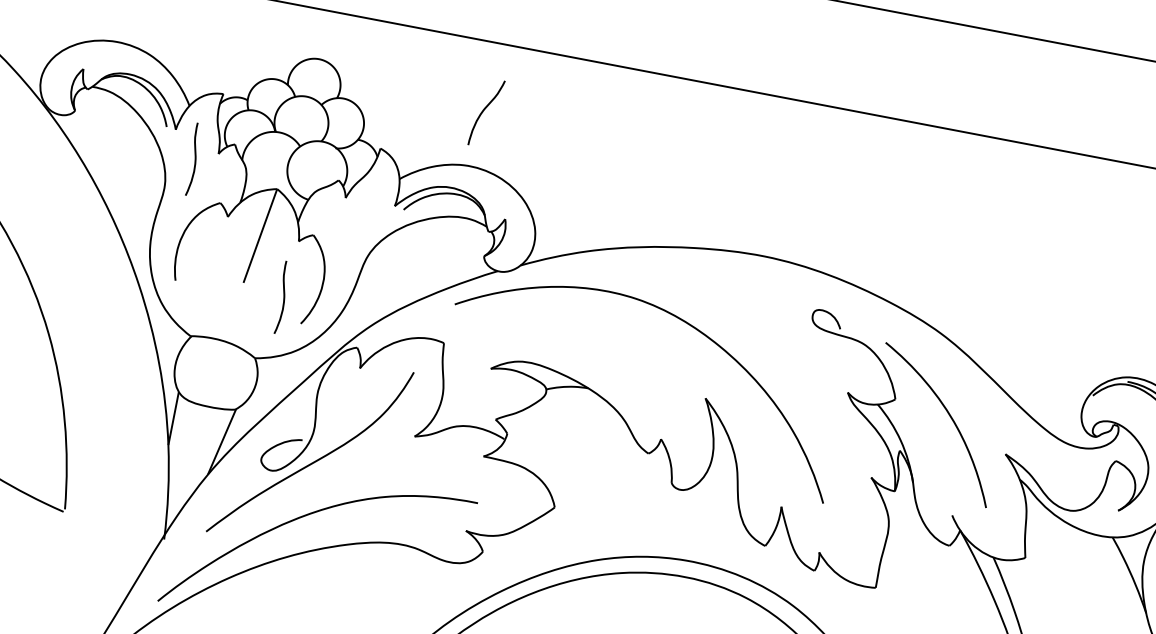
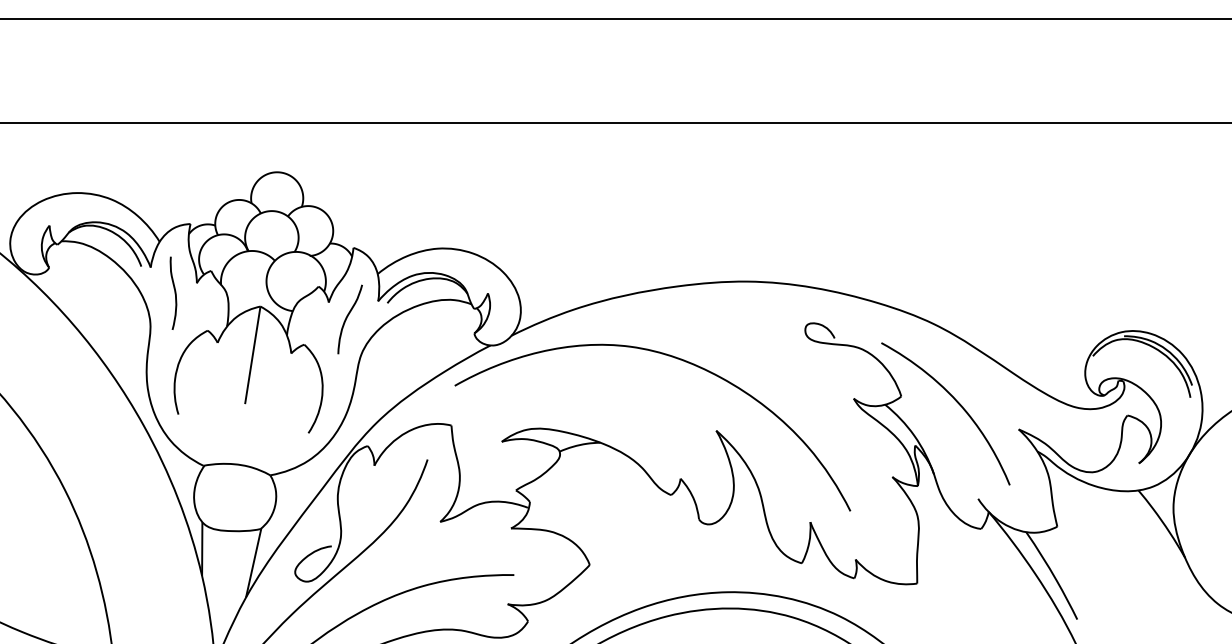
curve: (484, 111) -> (347, 318), moved
curve: (283, 297) -> (286, 410), removed

